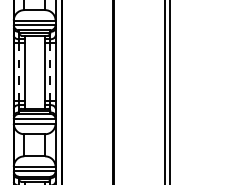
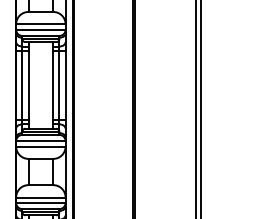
line: (19, 71) -> (22, 84), dashed -> solid
line: (50, 72) -> (59, 85), dashed -> solid

